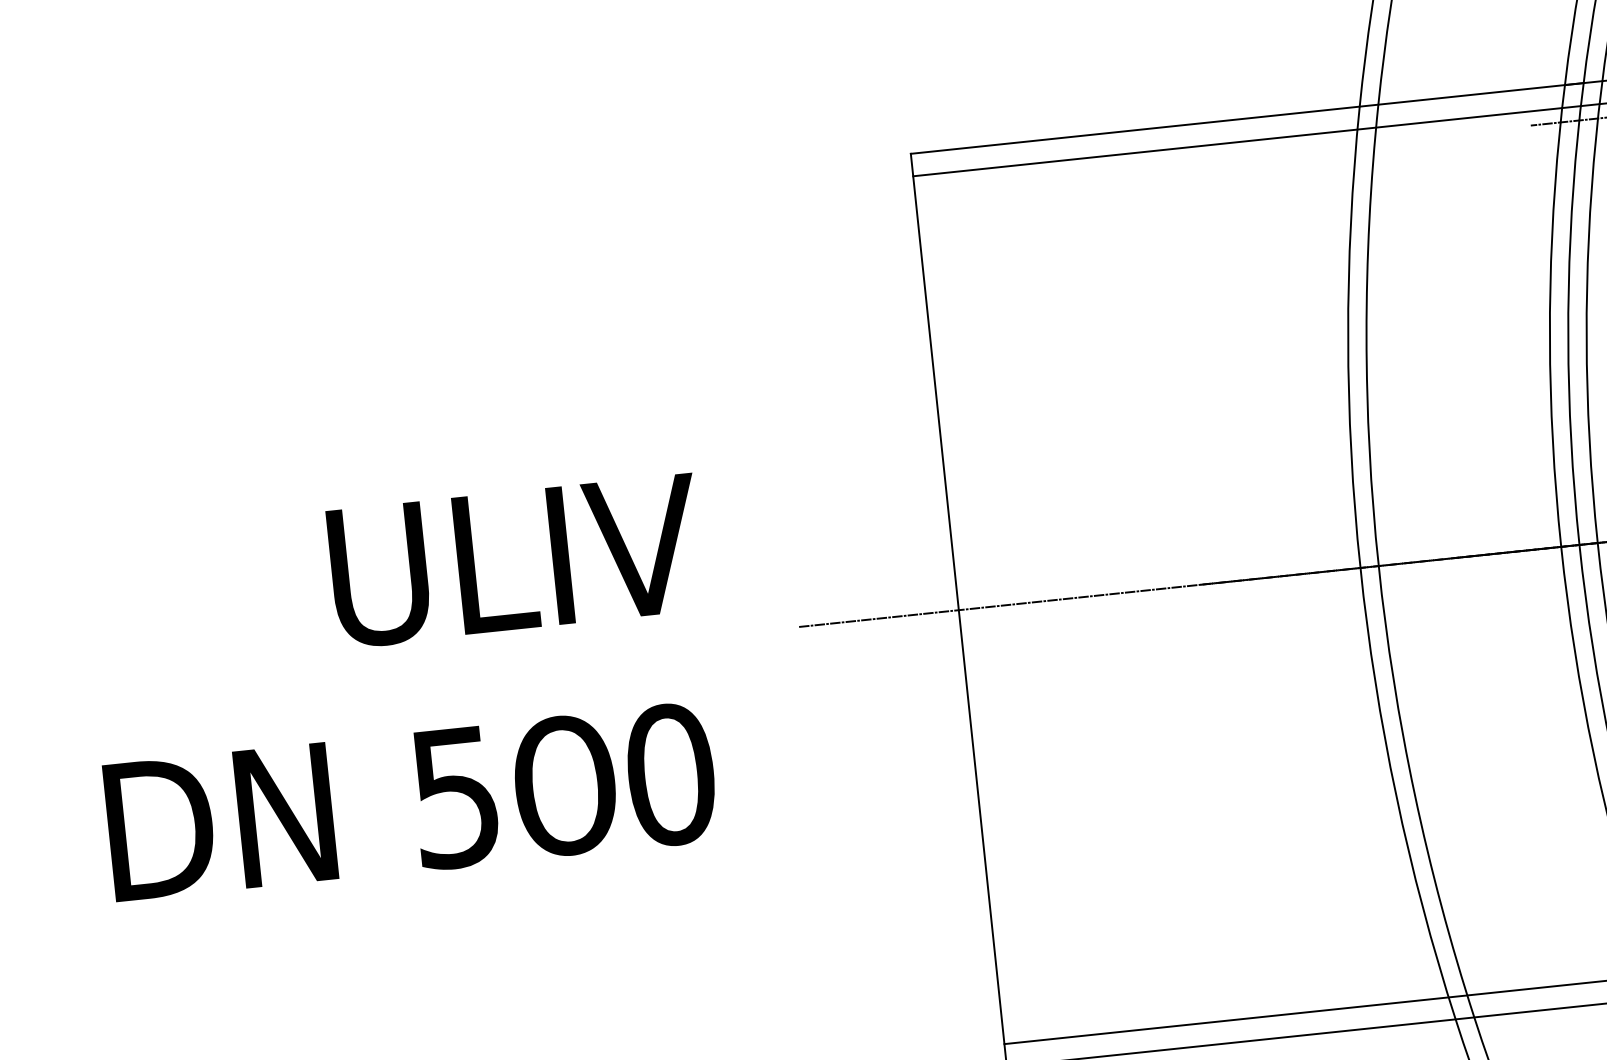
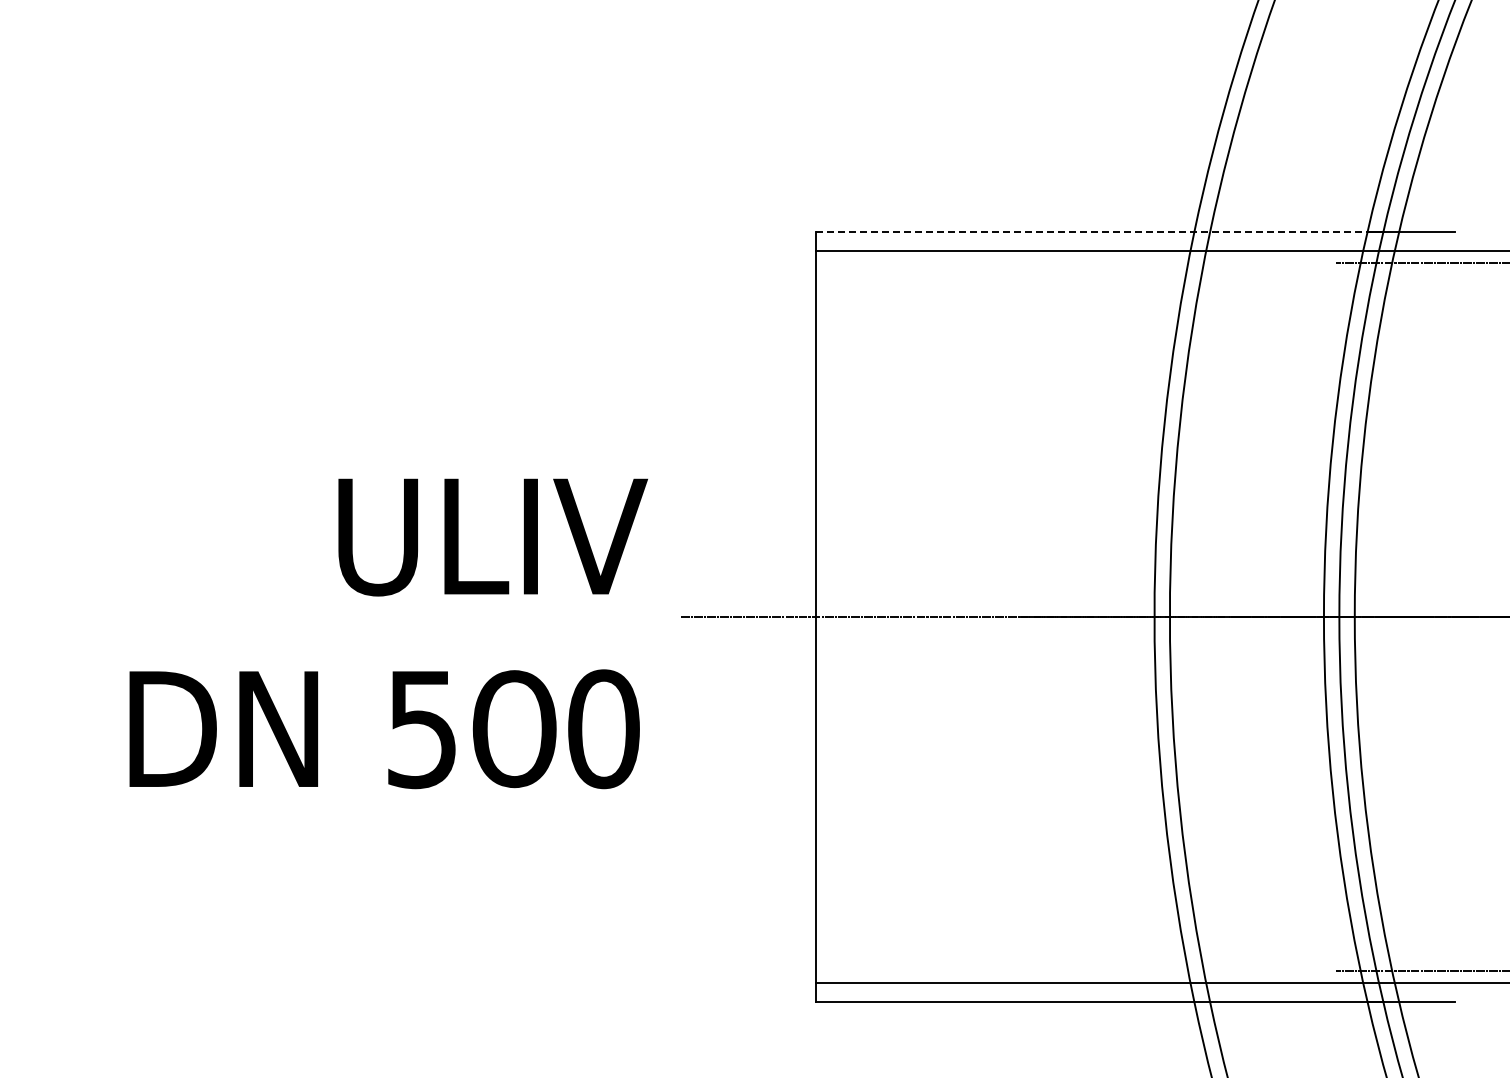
line: (1238, 118) -> (1092, 231), solid -> dashed
text: (403, 688) -> (388, 633), moved

